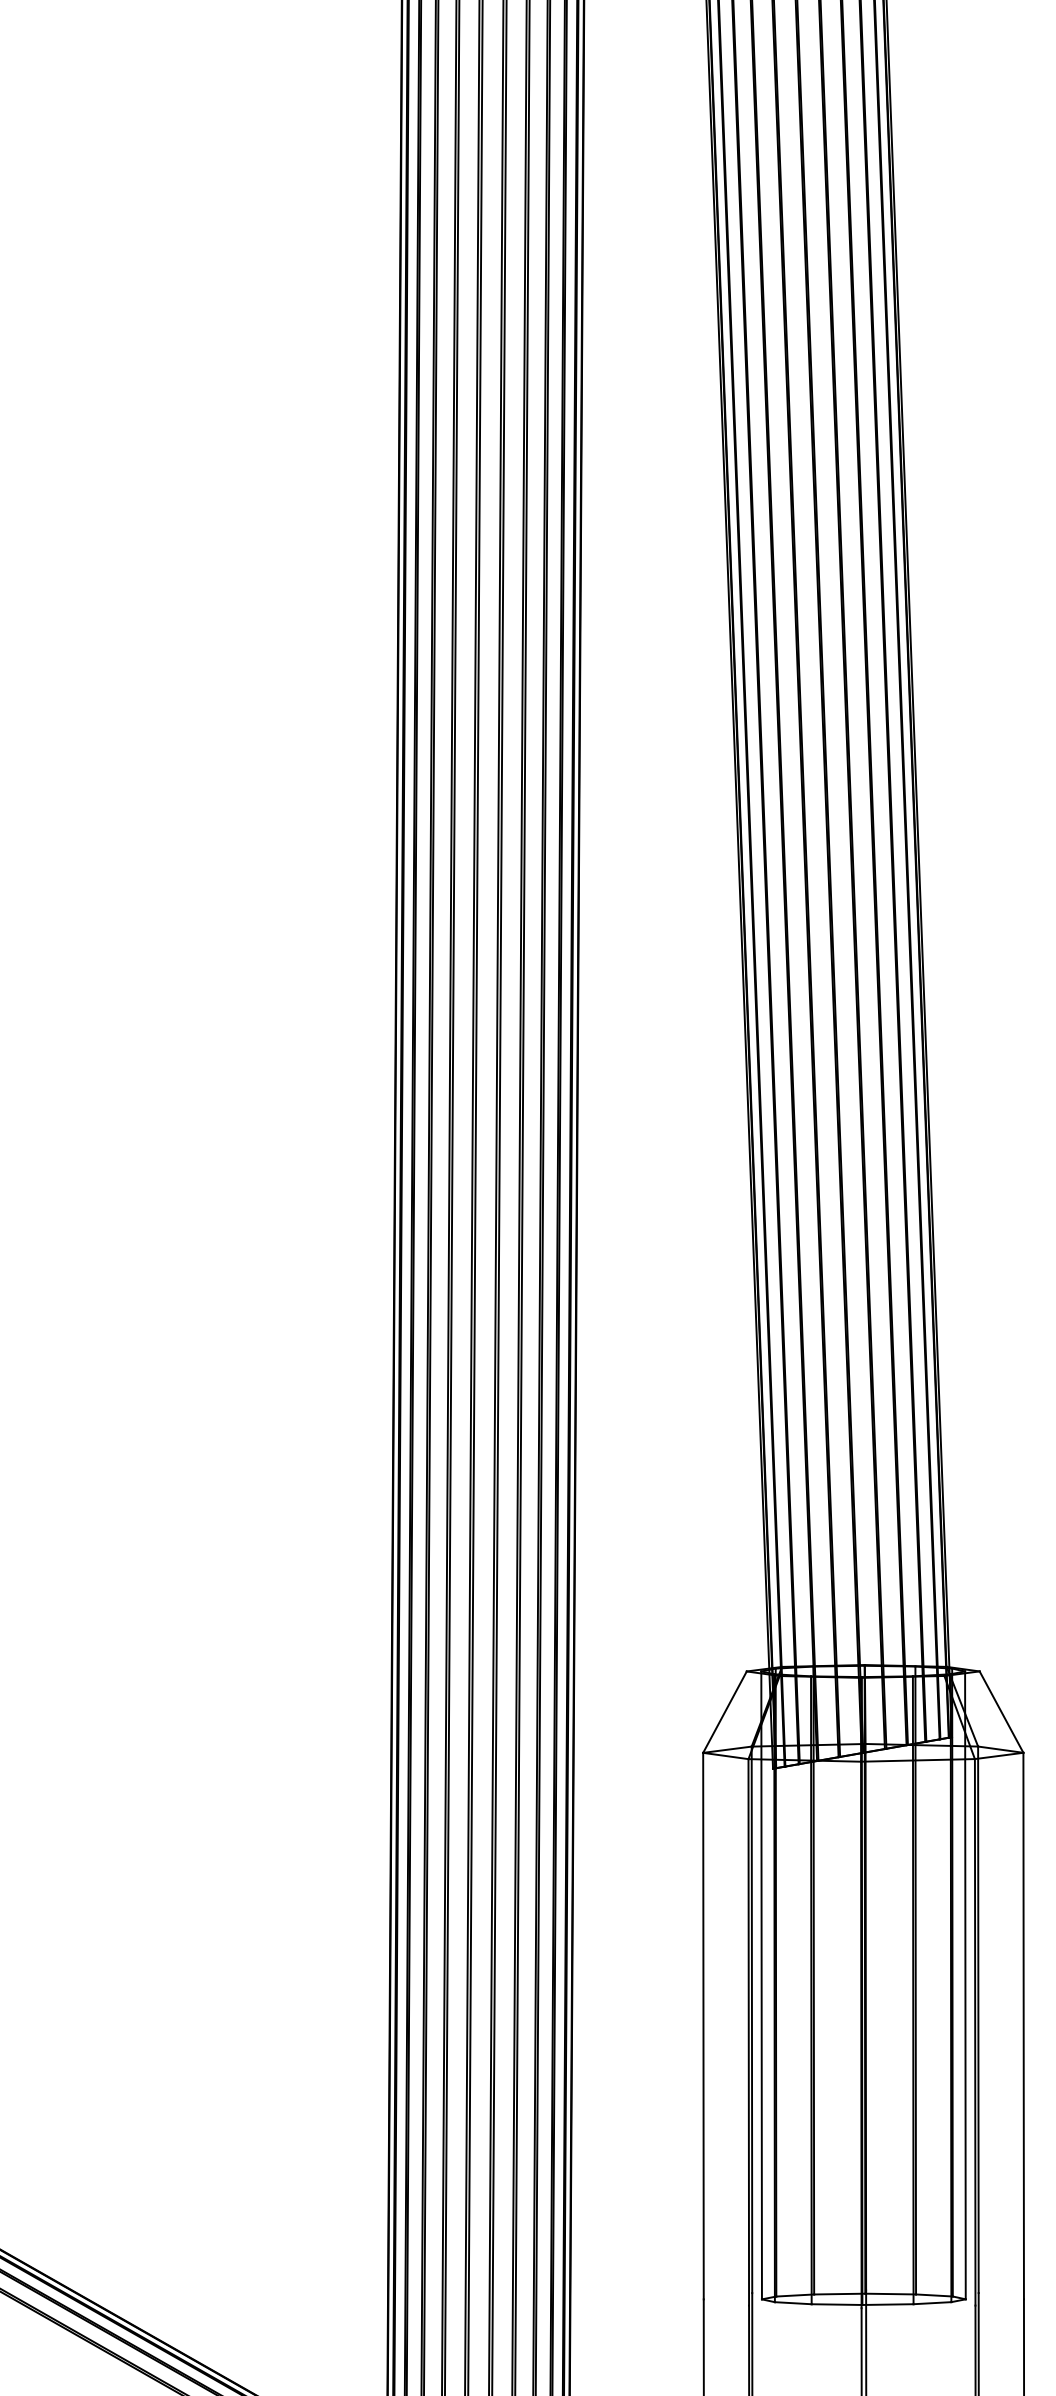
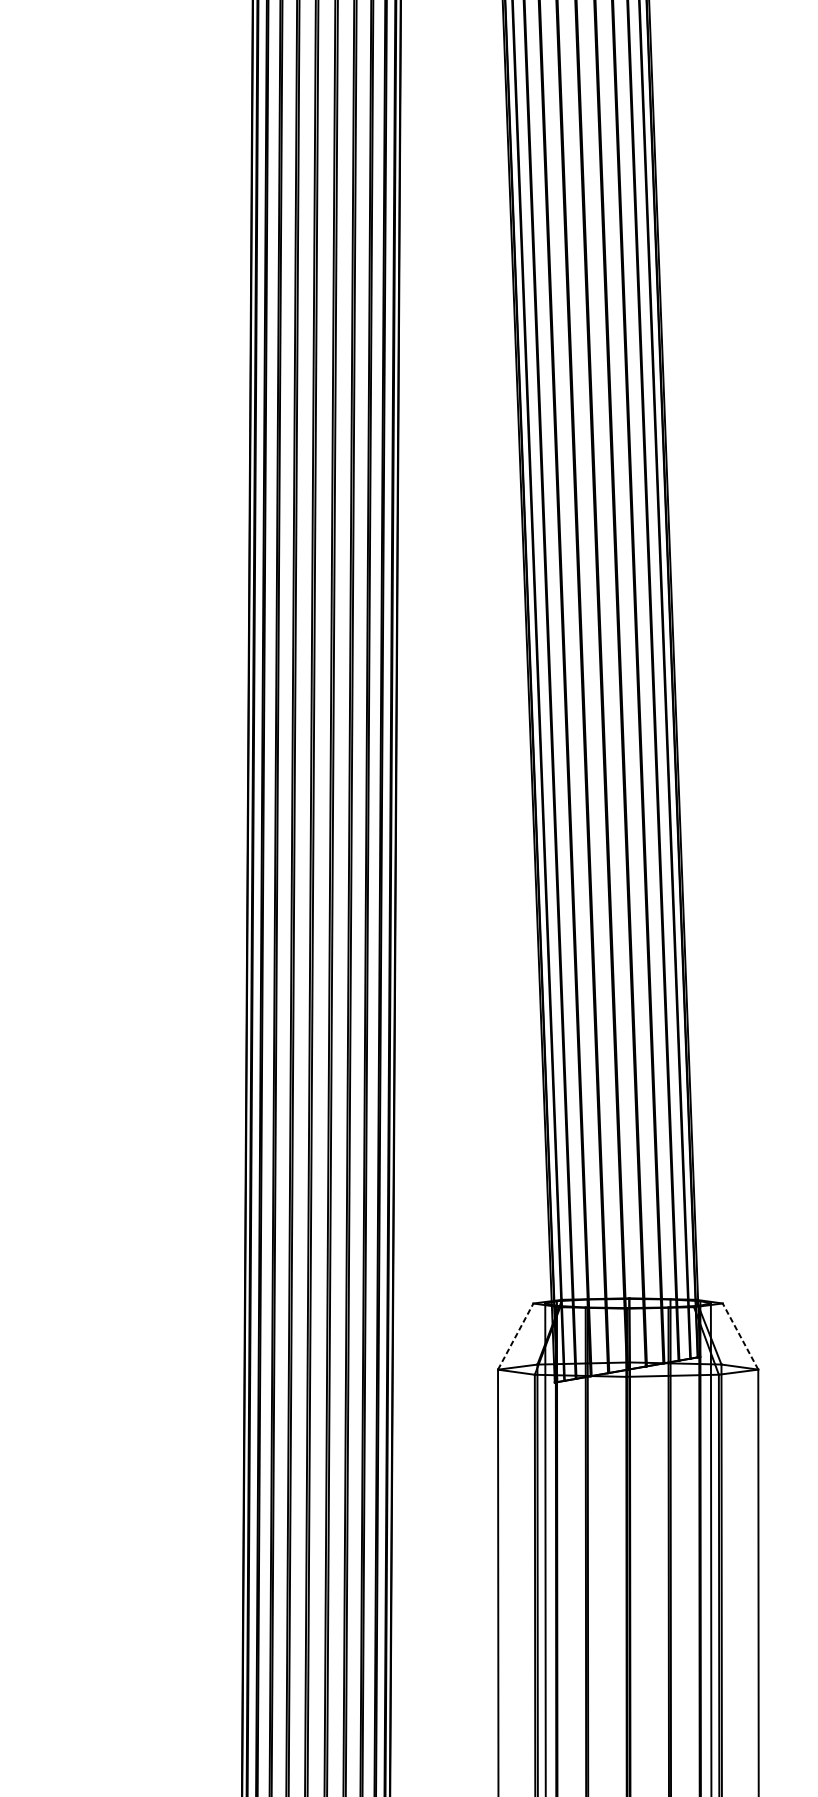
line: (725, 1711) -> (516, 1336), solid -> dashed
line: (1001, 1711) -> (740, 1336), solid -> dashed

